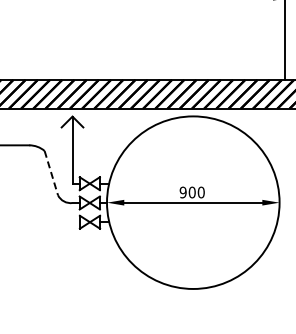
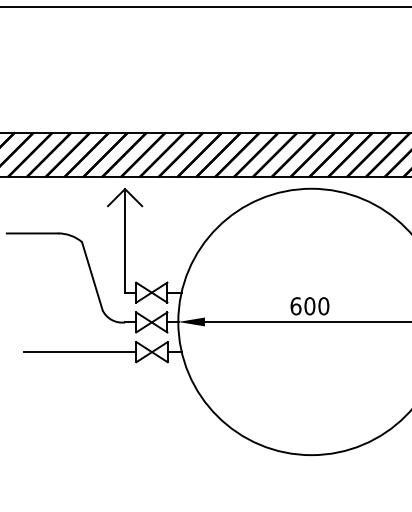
line: (51, 173) -> (92, 276), dashed -> solid
text: (182, 192) -> (294, 306), 900 -> 600
line: (42, 222) -> (78, 352), added

